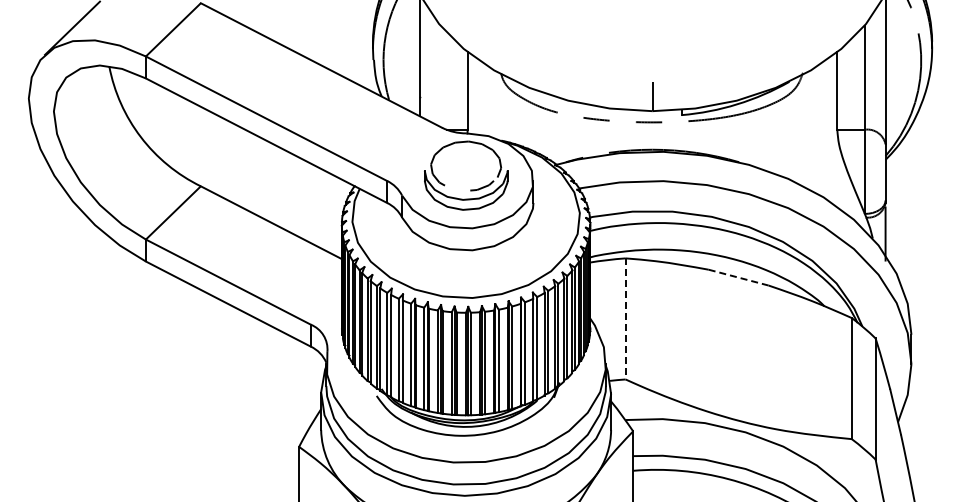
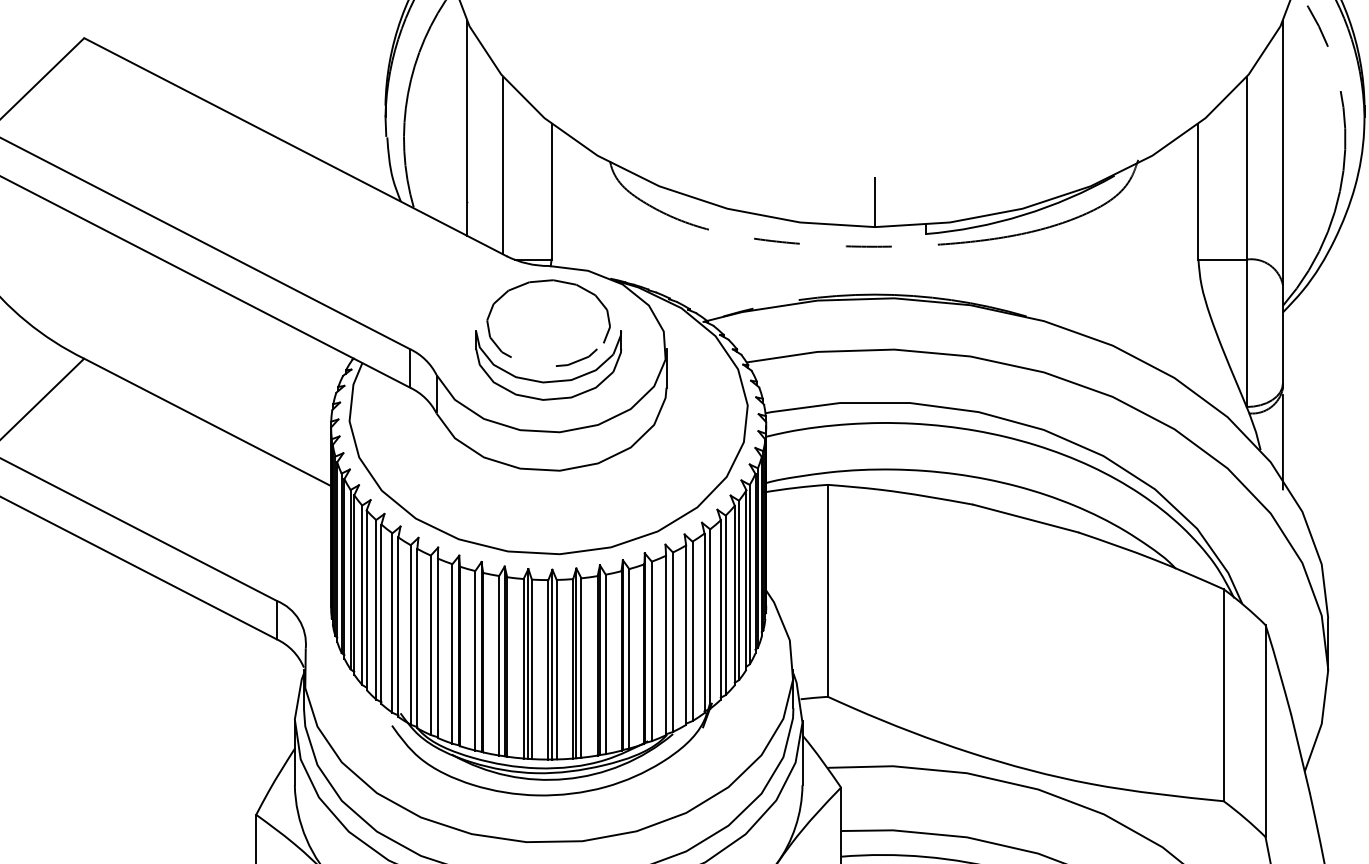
line: (440, 75) -> (503, 164), added
line: (739, 277) -> (1027, 518), dashed -> solid
line: (625, 318) -> (827, 590), dashed -> solid

